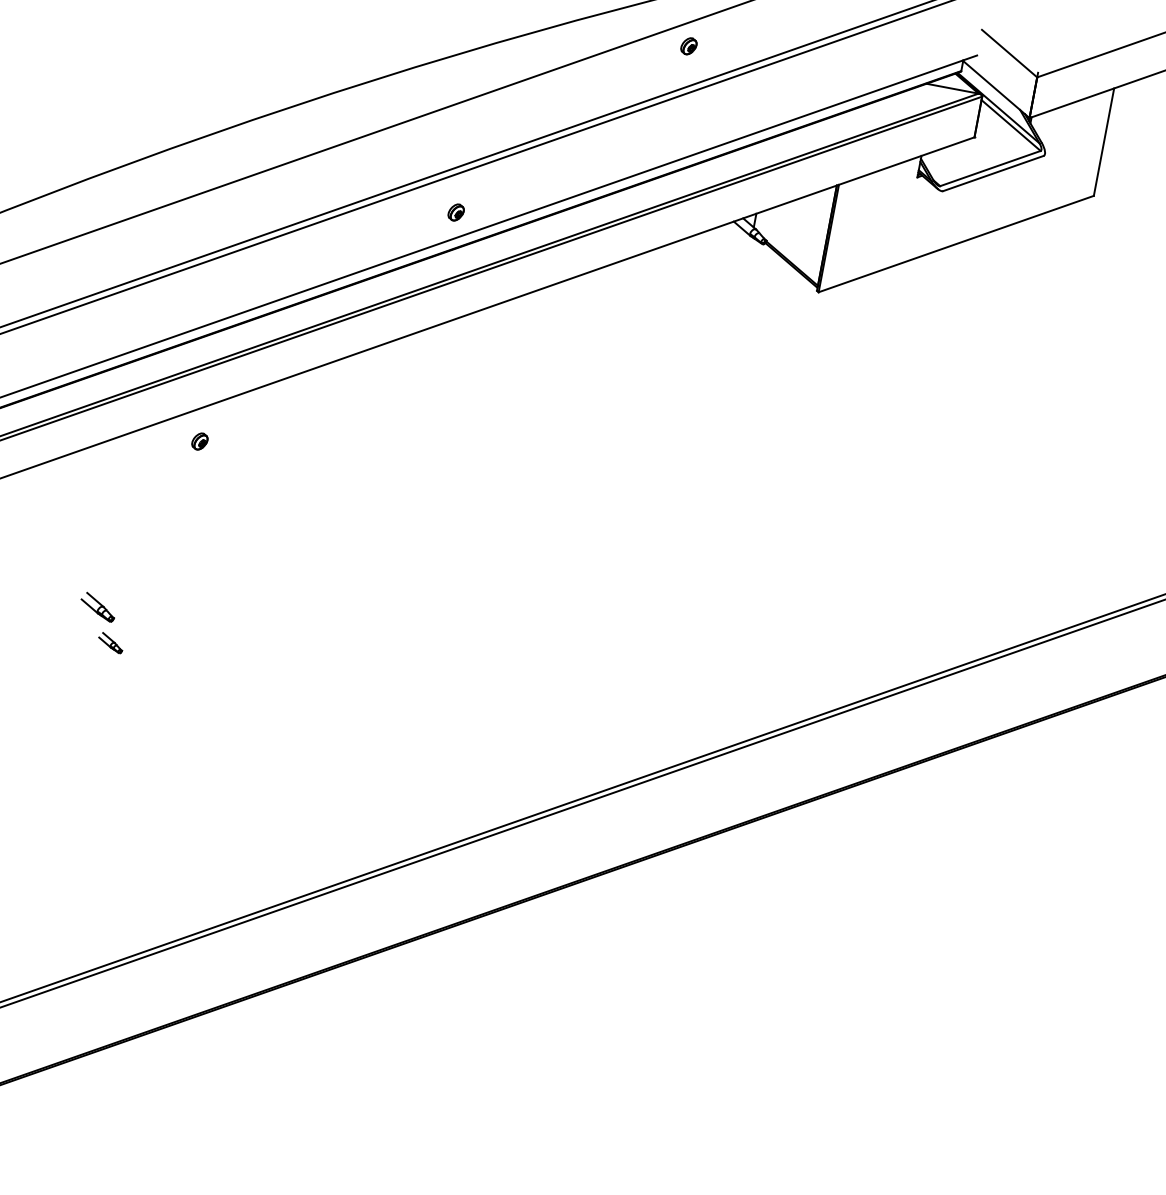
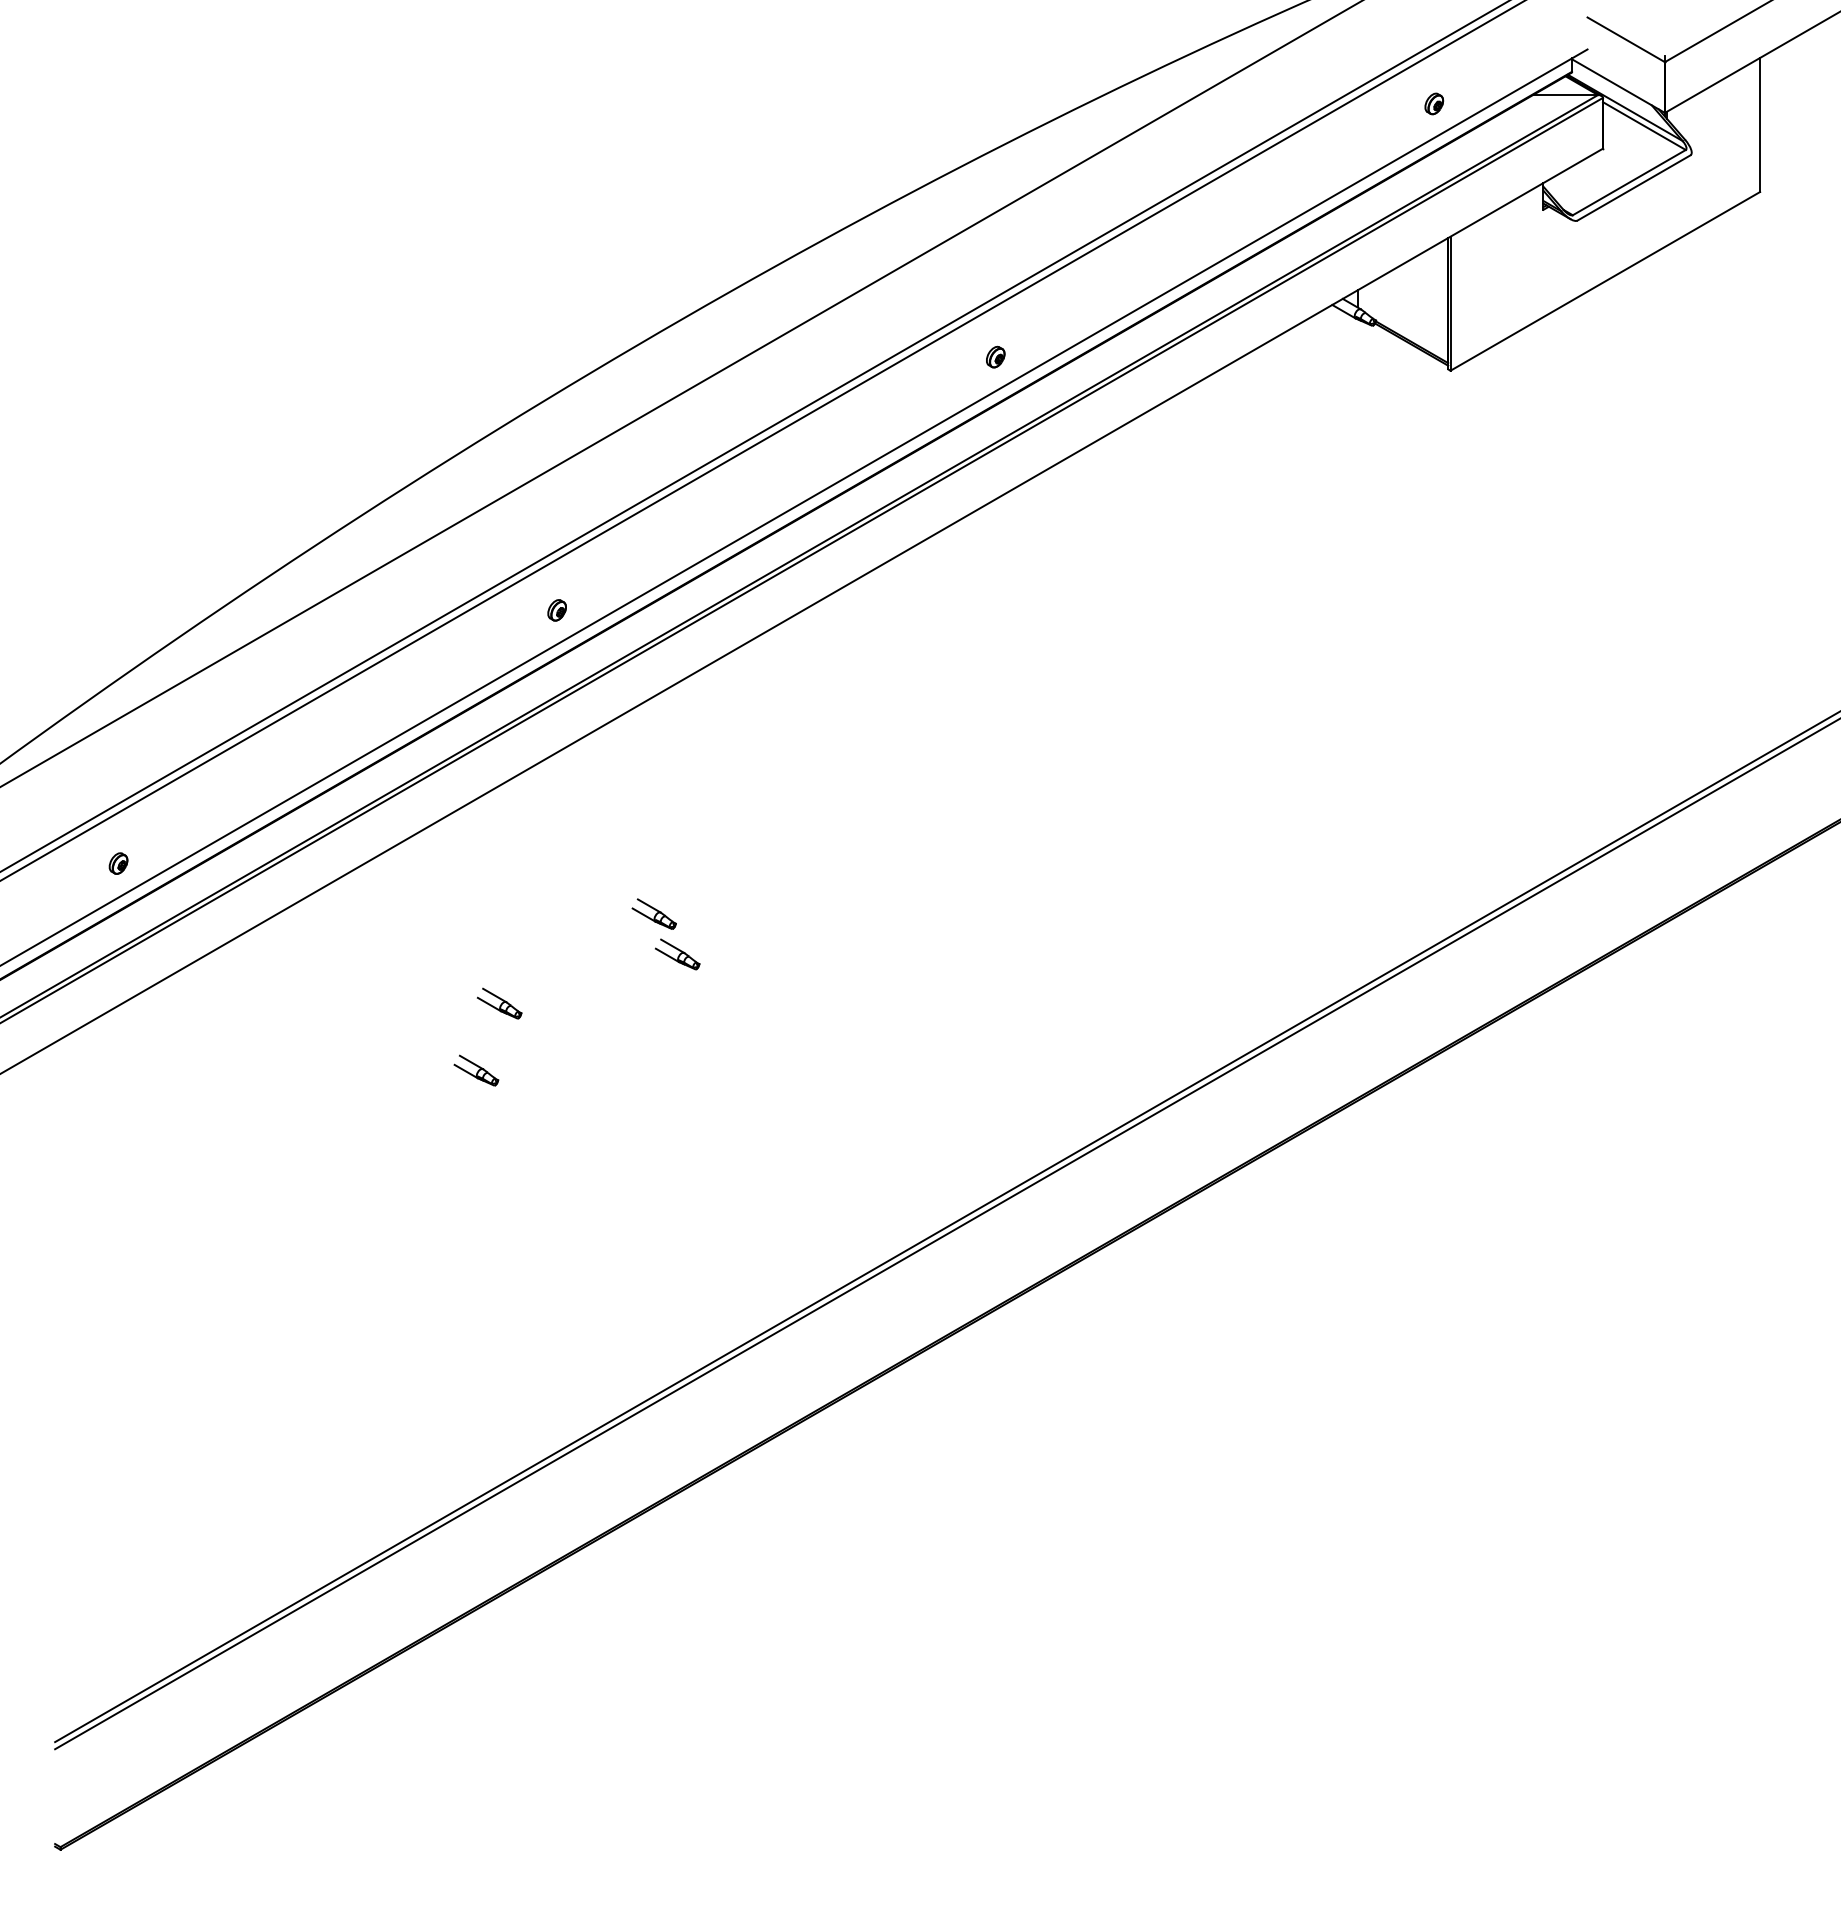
part: (689, 45) -> (1434, 103), moved
part: (199, 441) -> (556, 610), moved
part: (110, 643) -> (677, 954), size x1.43

